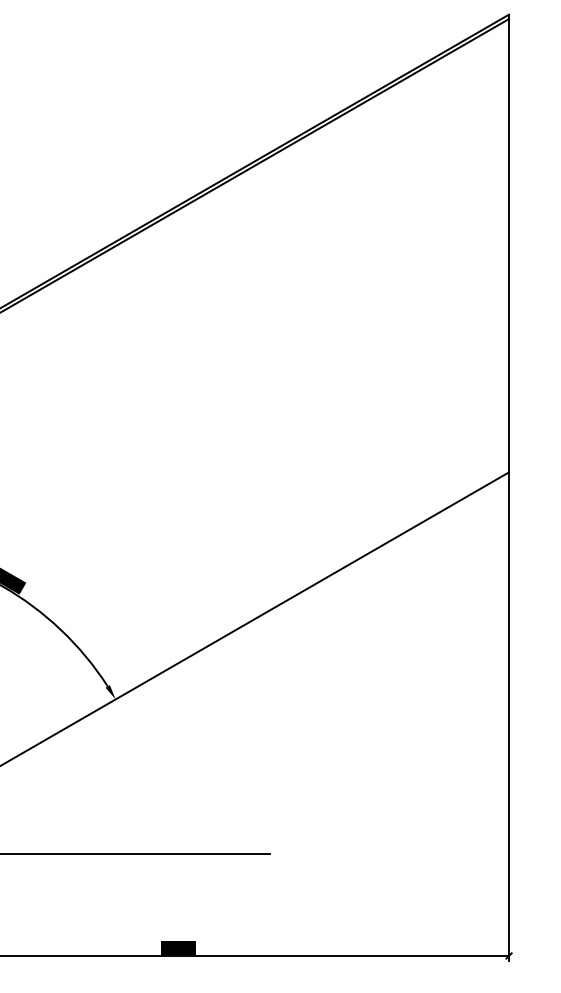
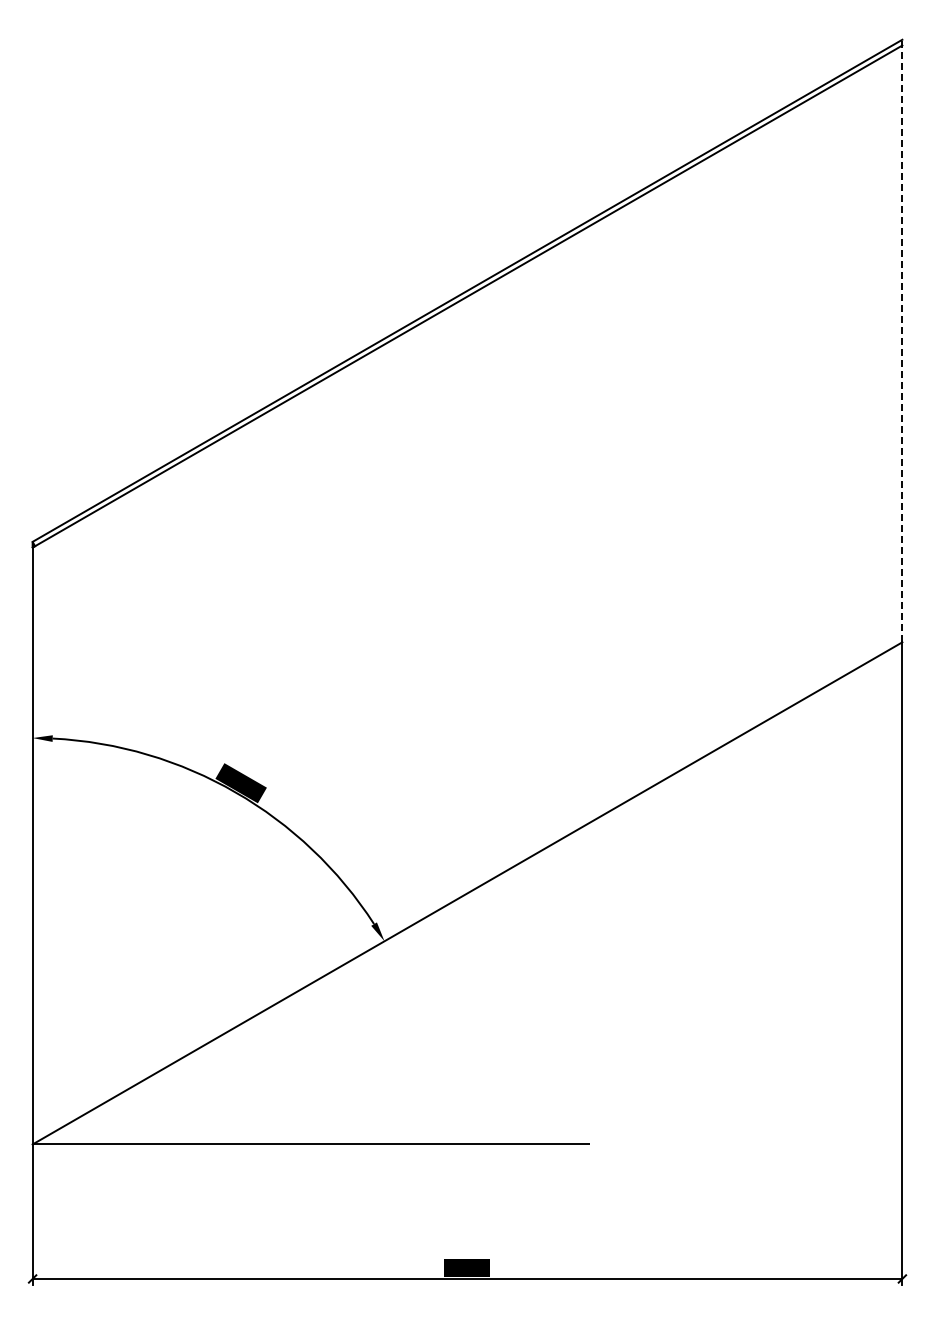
line: (509, 243) -> (902, 340), solid -> dashed

